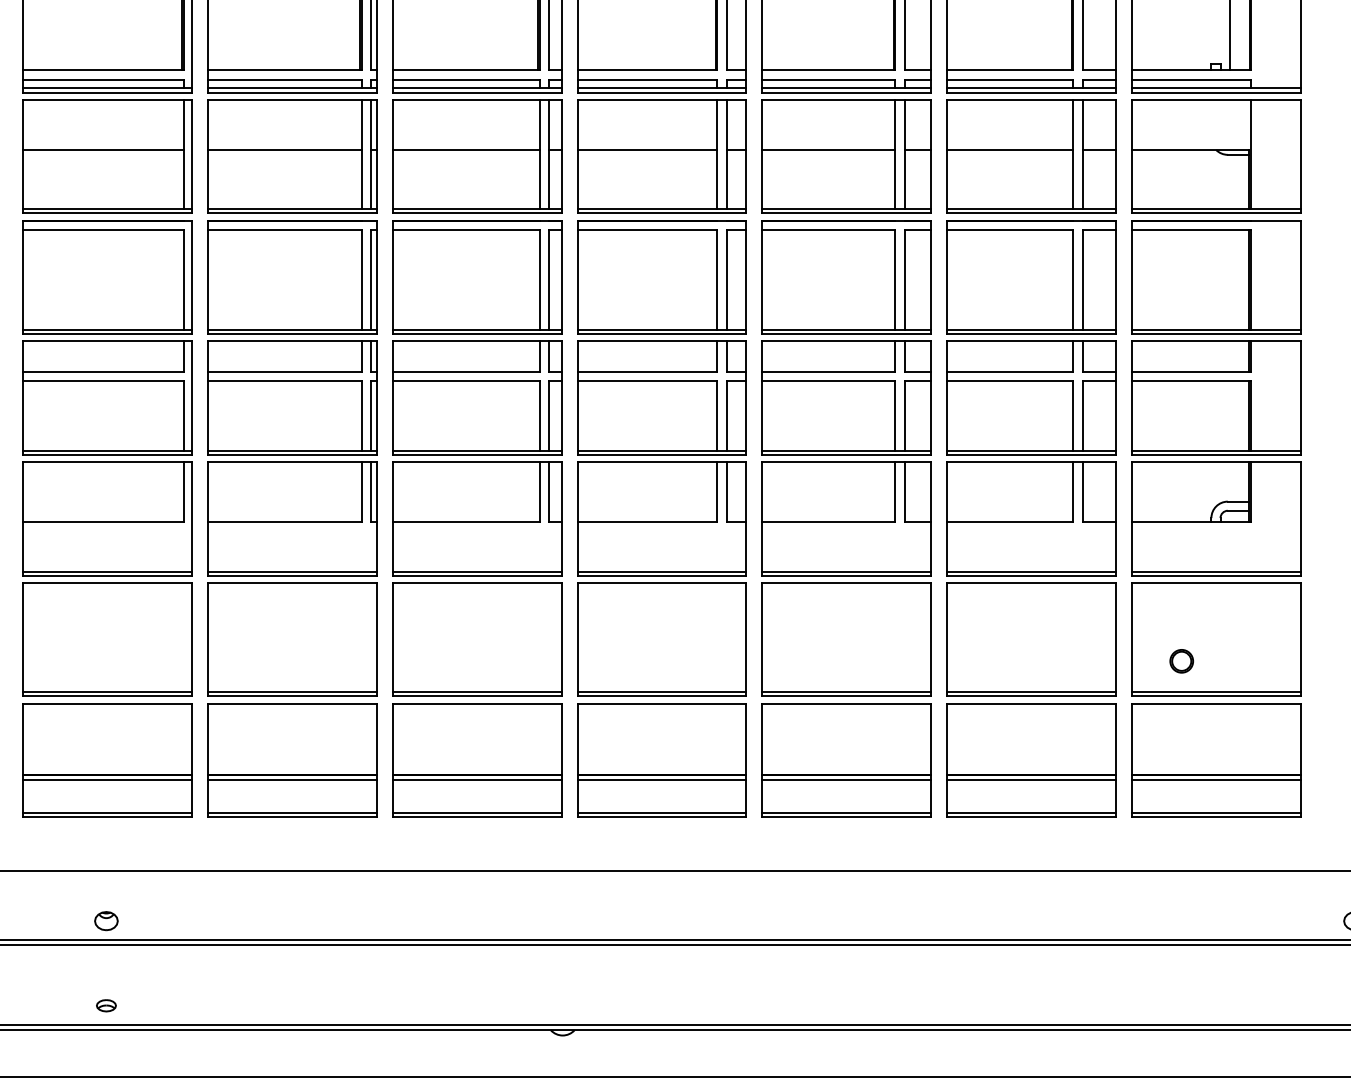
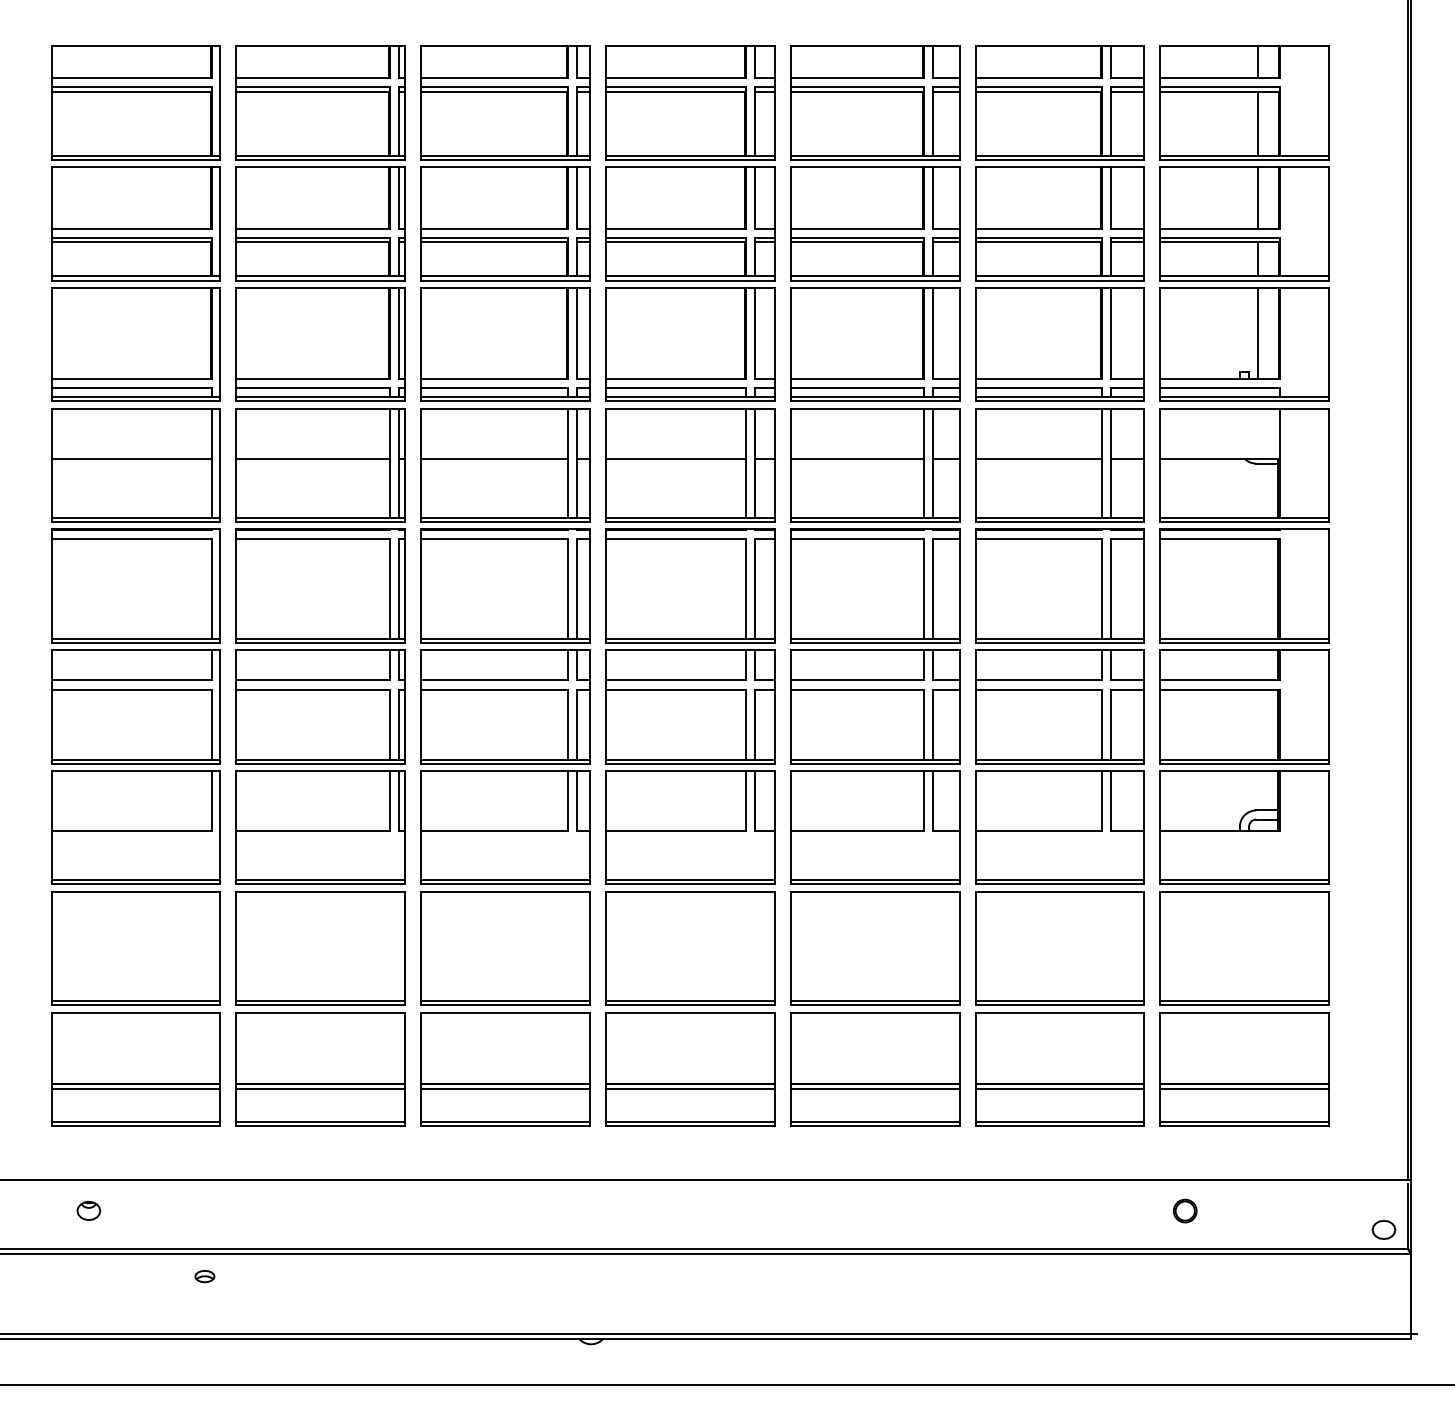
part: (1182, 660) -> (1185, 1210), moved
part: (106, 920) -> (88, 1210), moved
part: (106, 1005) -> (204, 1276), moved

